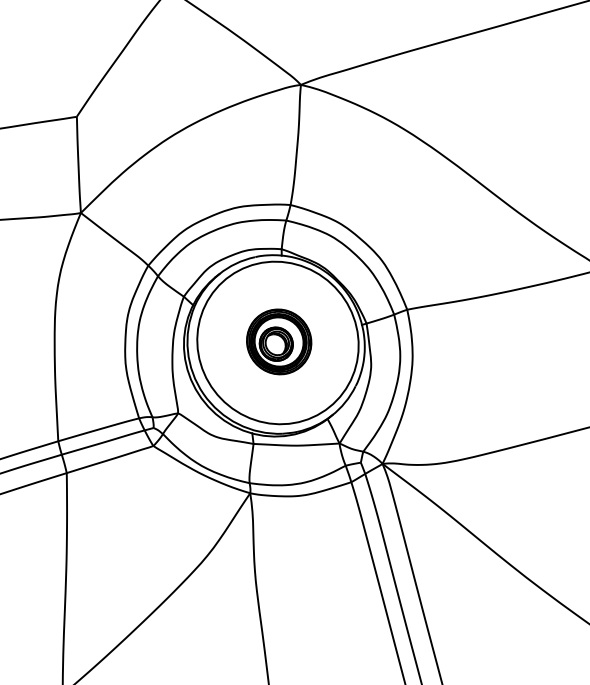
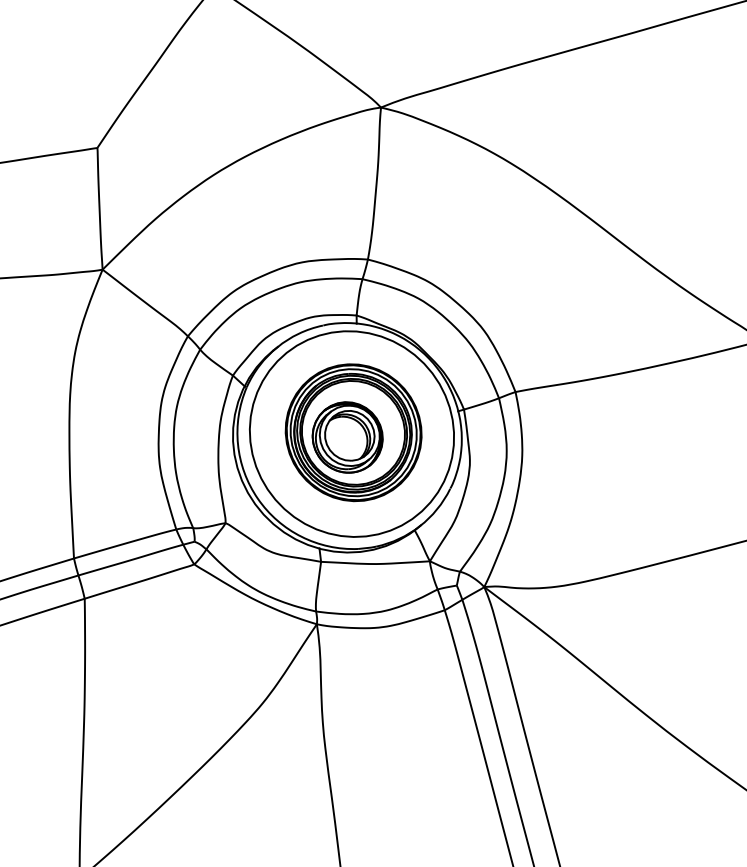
part: (278, 341) -> (352, 432), size x1.67

